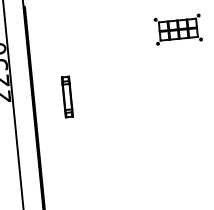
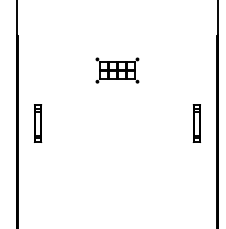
part: (178, 29) -> (117, 70), moved
part: (67, 96) -> (38, 123), moved

